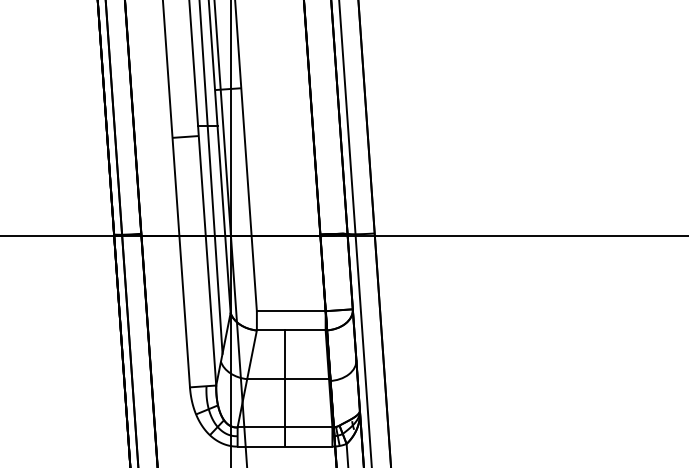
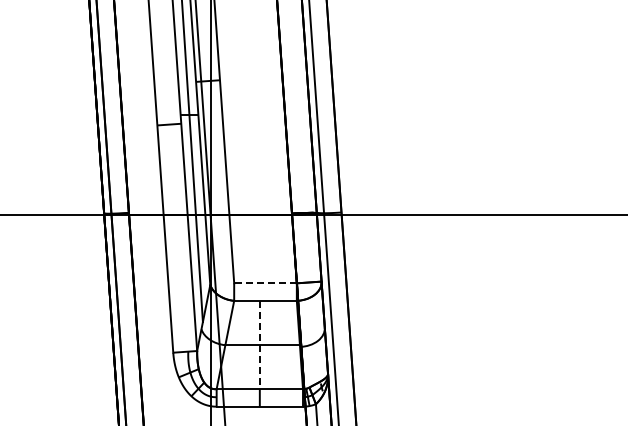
line: (291, 311) -> (265, 283), solid -> dashed
line: (284, 379) -> (259, 345), solid -> dashed

